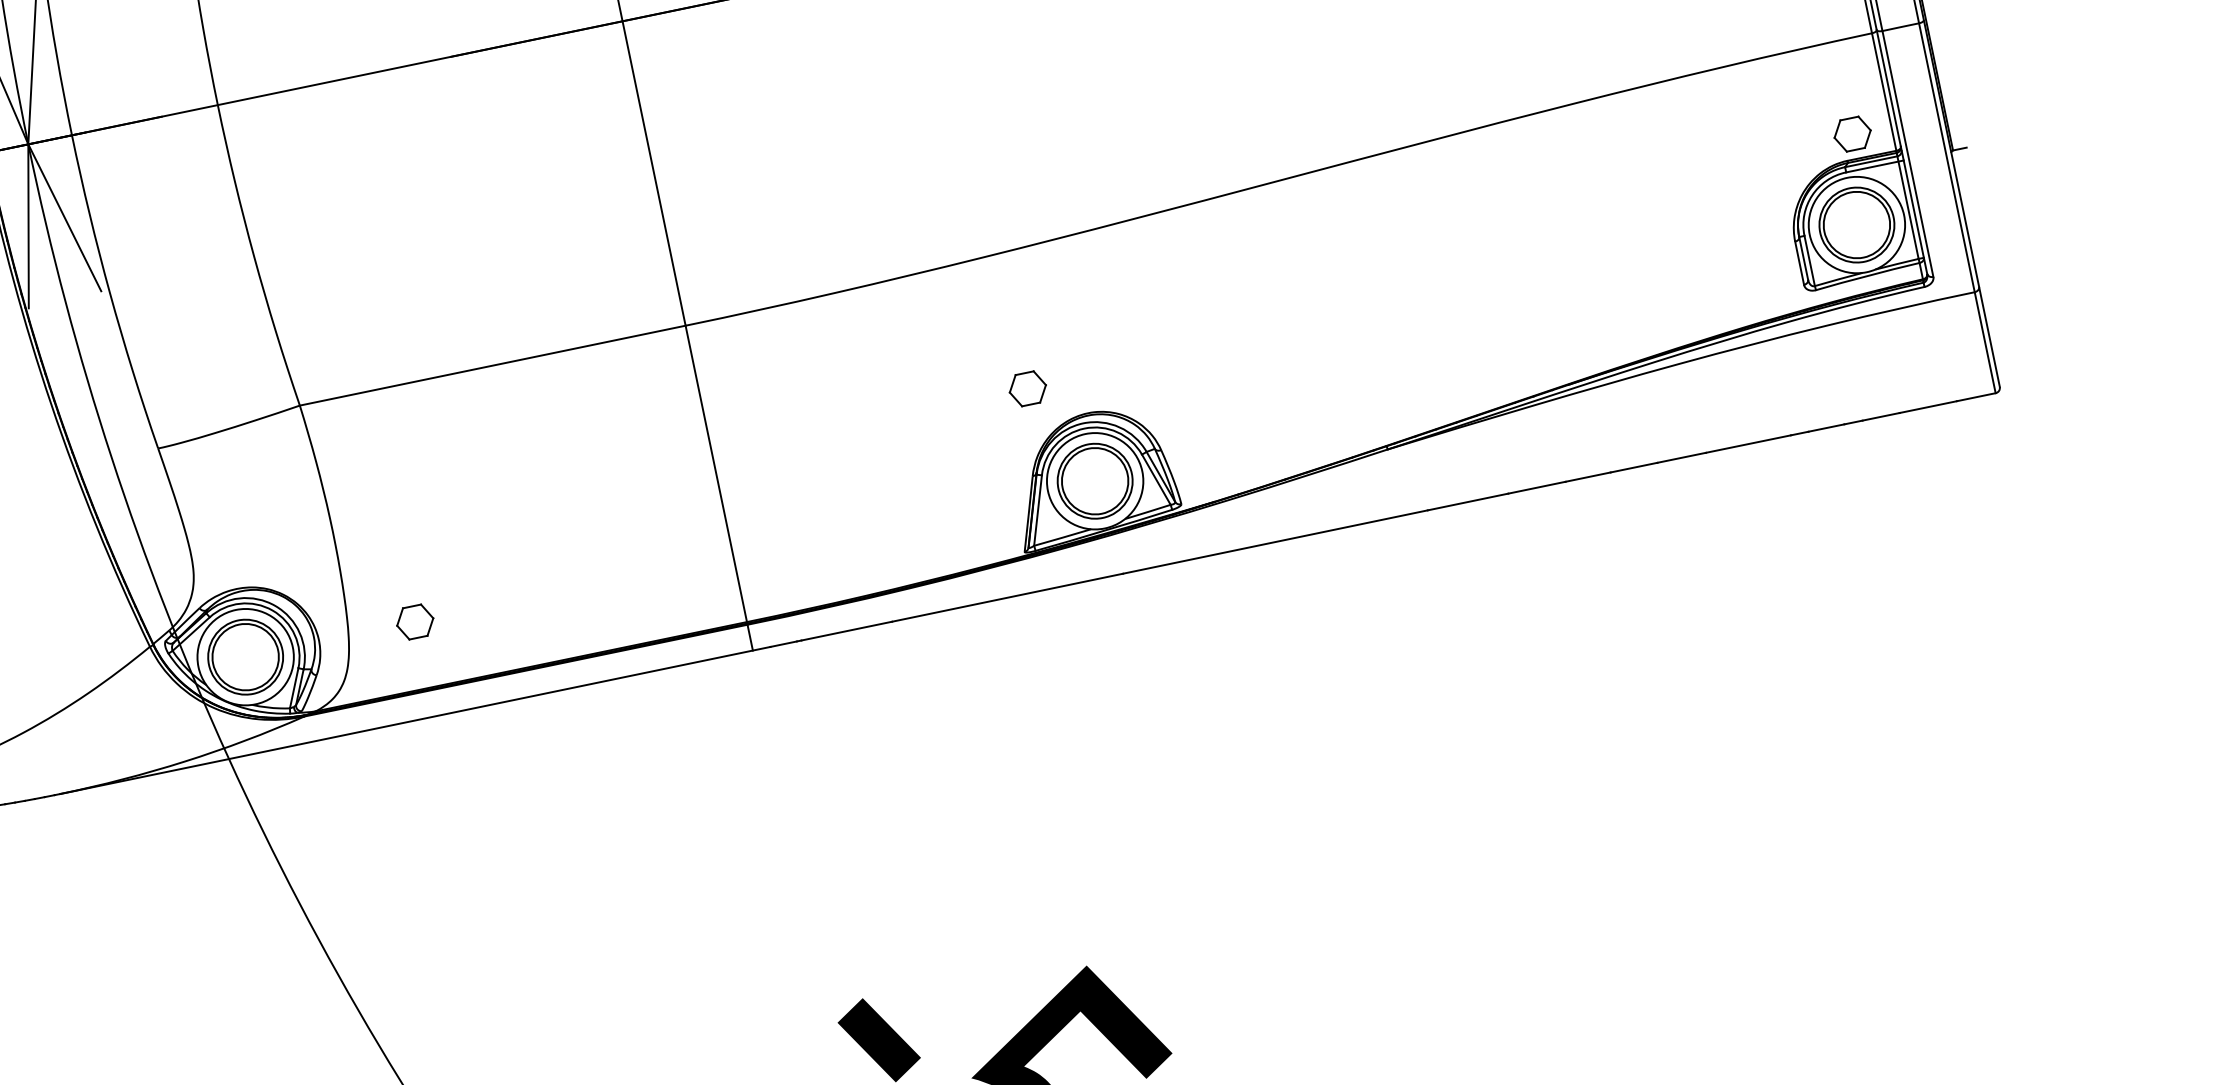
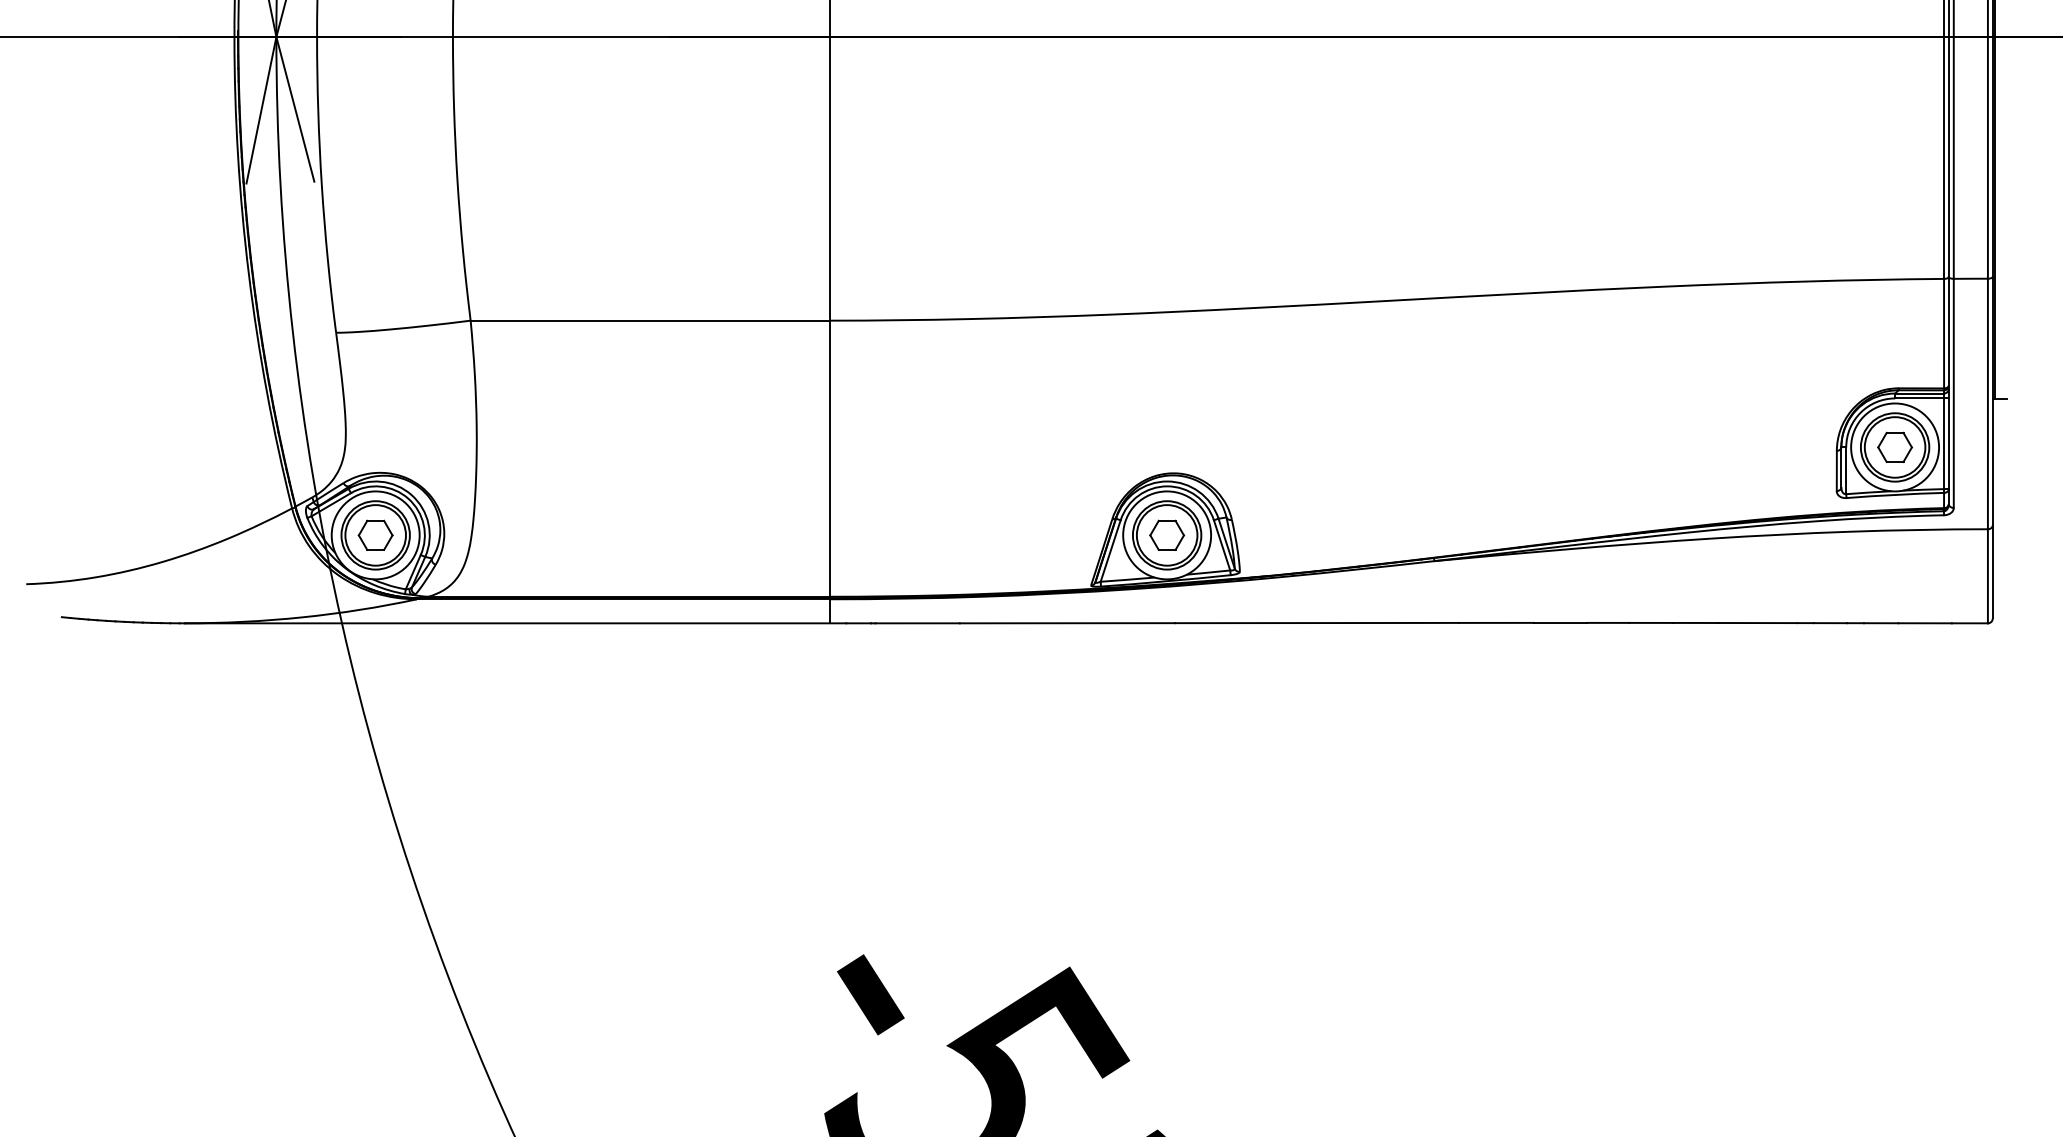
part: (1852, 134) -> (1894, 447), moved
part: (1028, 387) -> (1167, 534), moved
part: (414, 621) -> (375, 534), moved

